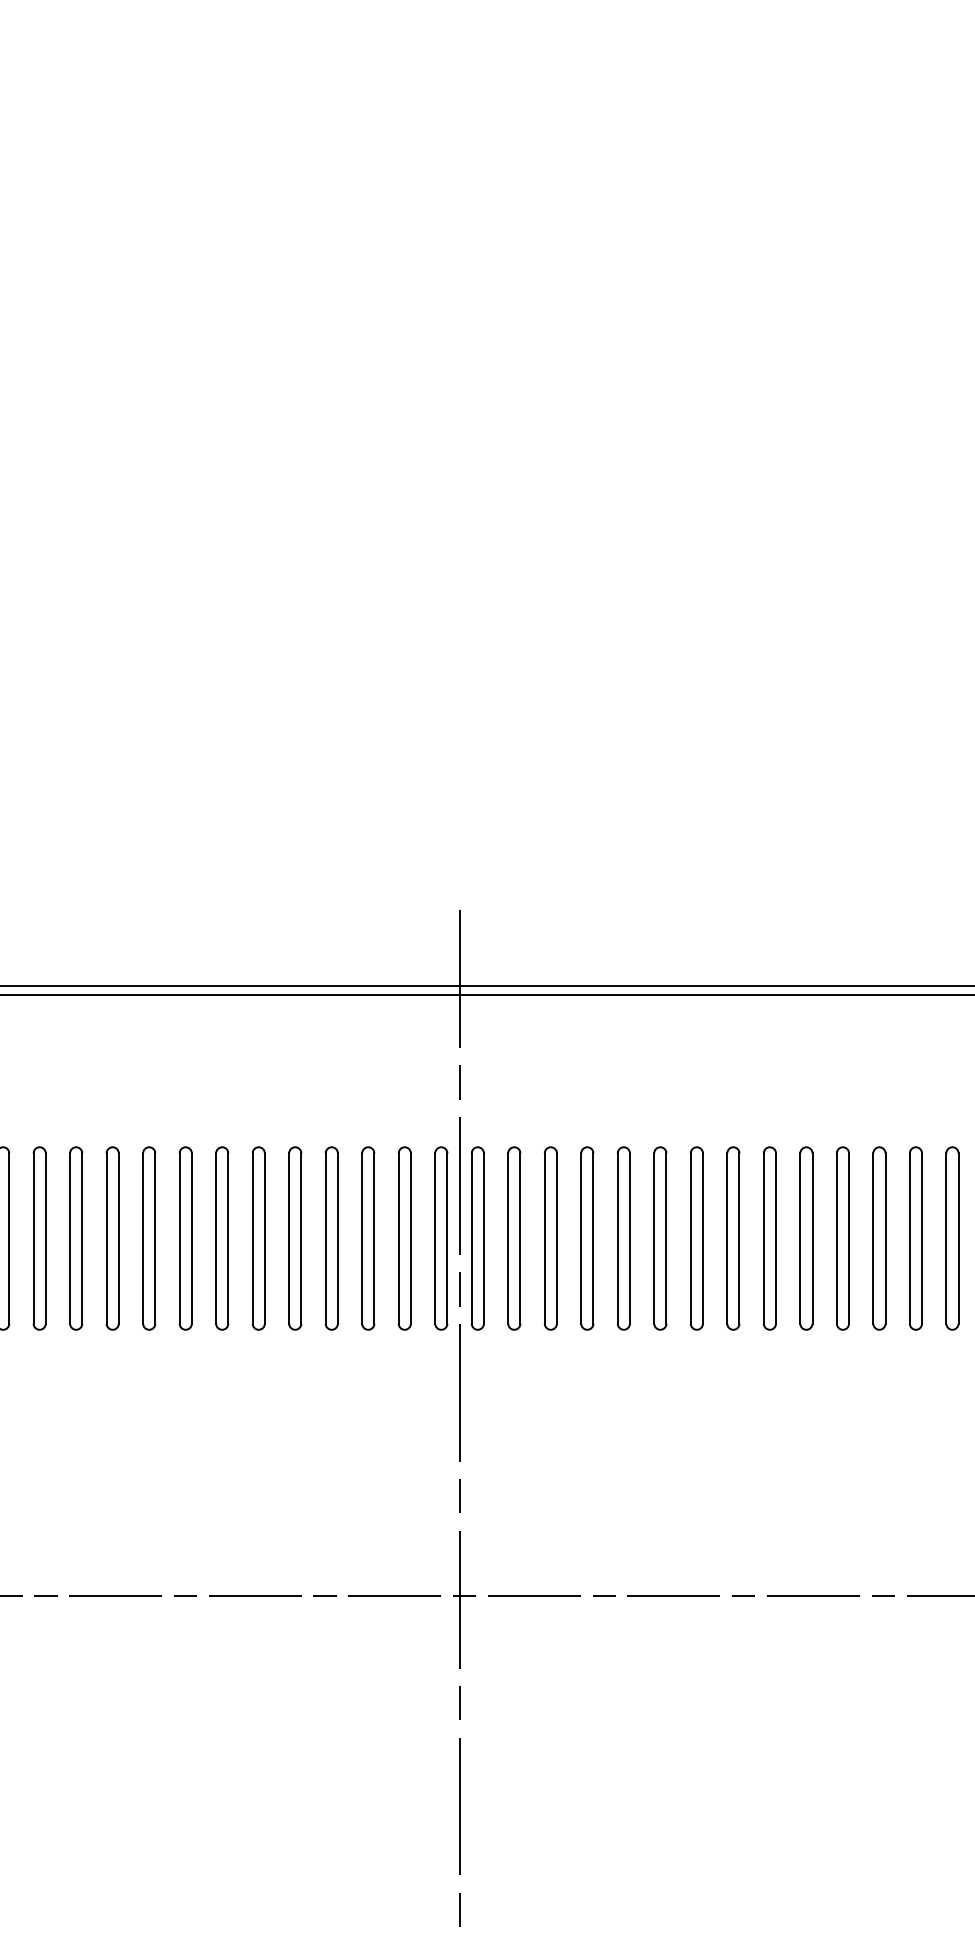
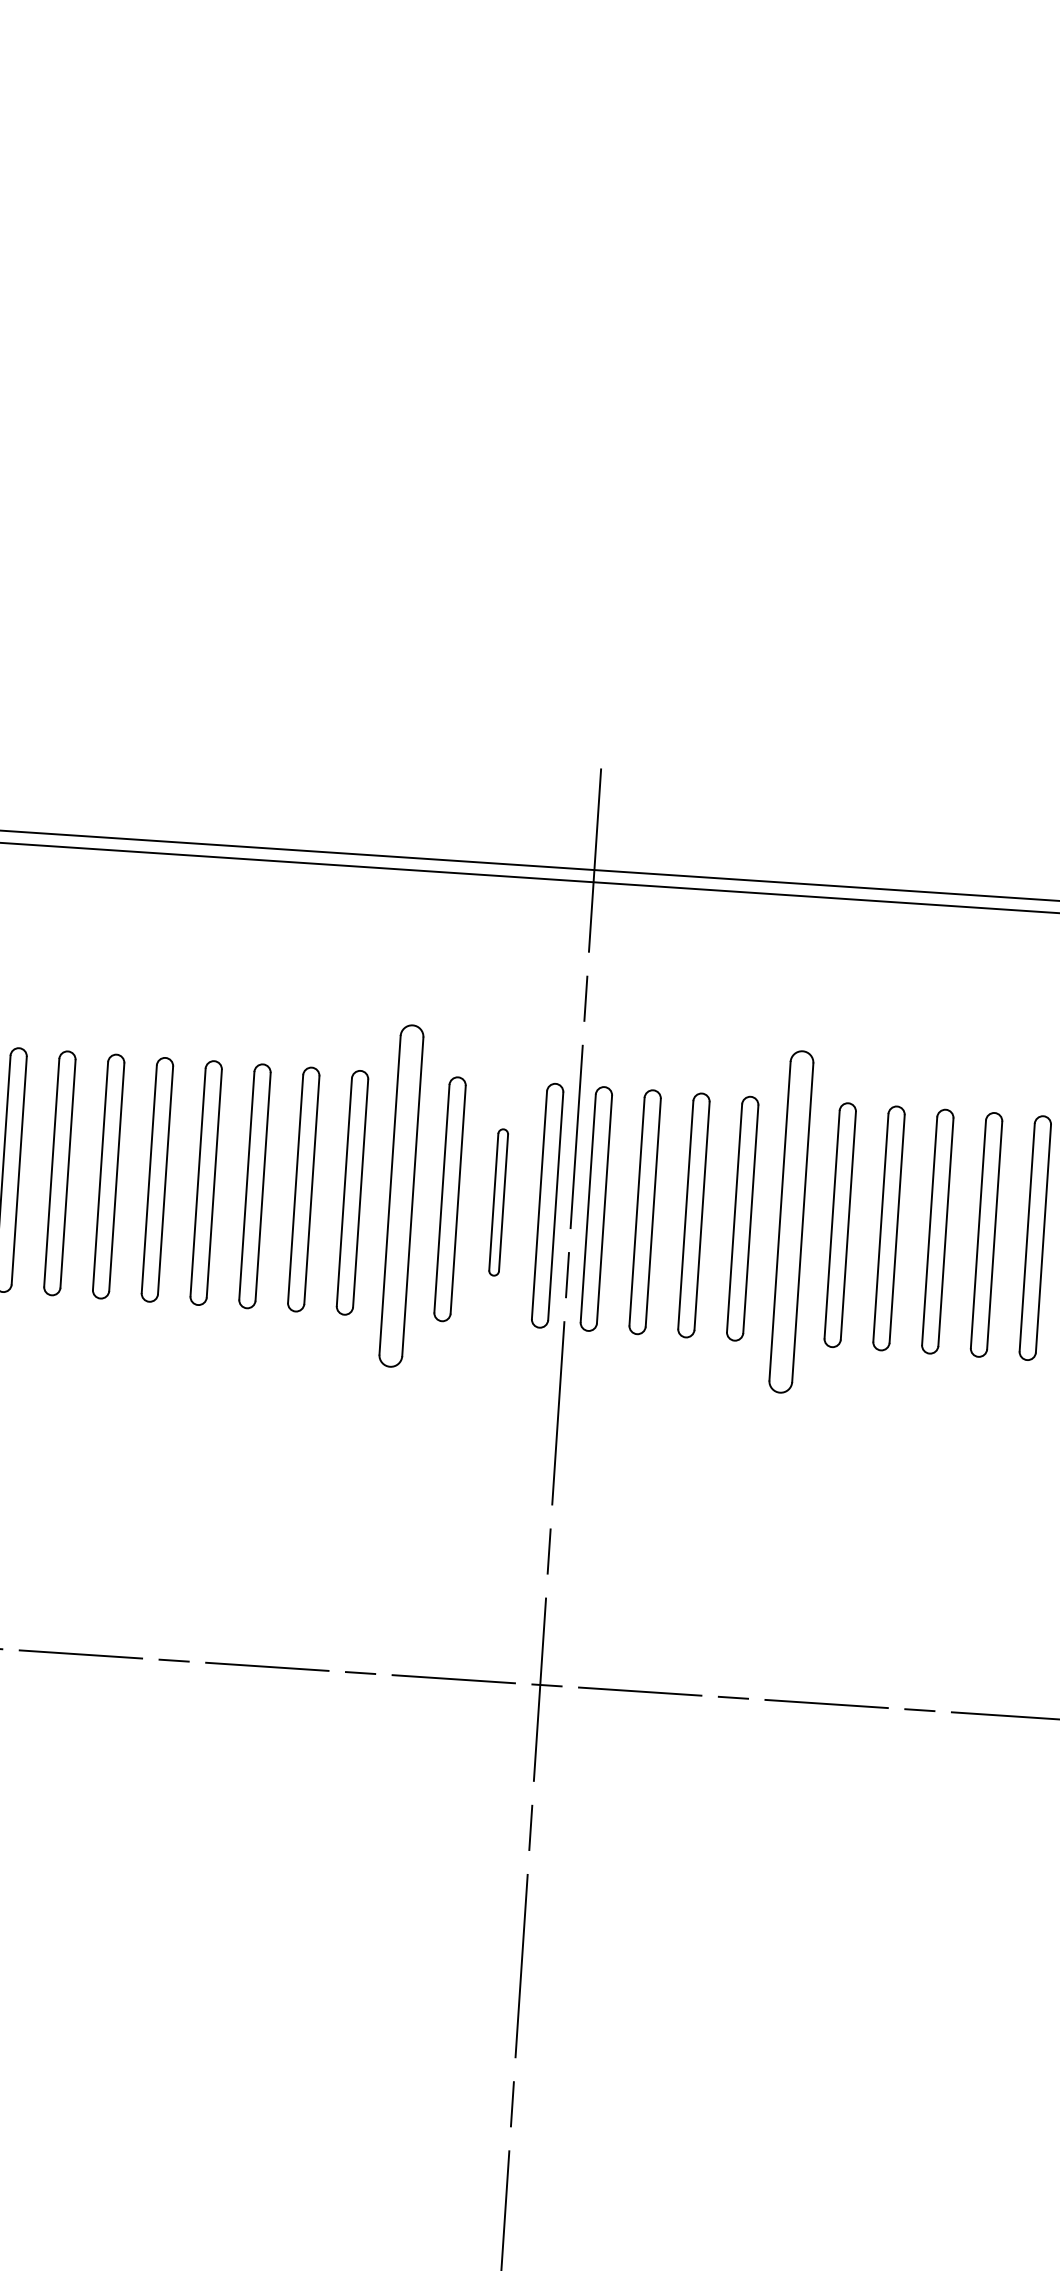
part: (331, 1238) -> (400, 1195), size x1.4
part: (404, 1238) -> (498, 1202), size x0.6
part: (623, 1238) -> (790, 1221), size x1.4

